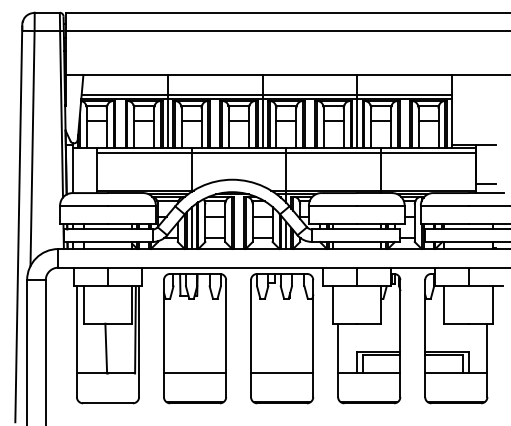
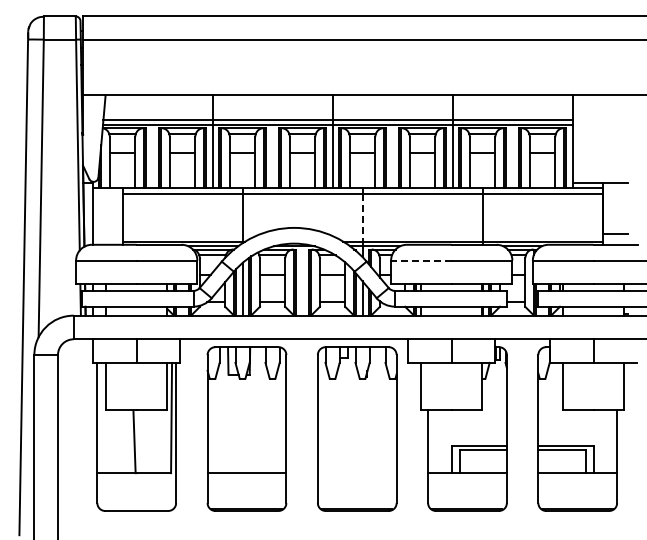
line: (286, 171) -> (362, 217), solid -> dashed
line: (332, 205) -> (420, 260), solid -> dashed
line: (281, 373) -> (356, 473), removed

